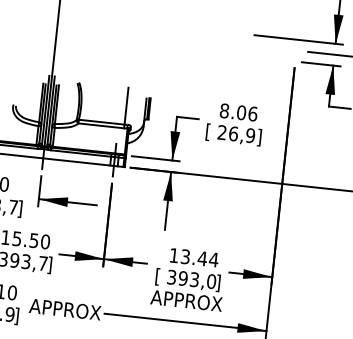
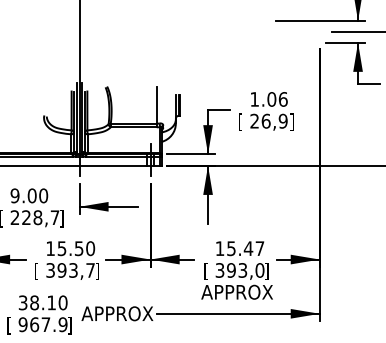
text: (224, 111) -> (254, 99), 8.06 -> 1.06
text: (199, 258) -> (245, 248), 13.44 -> 15.47

